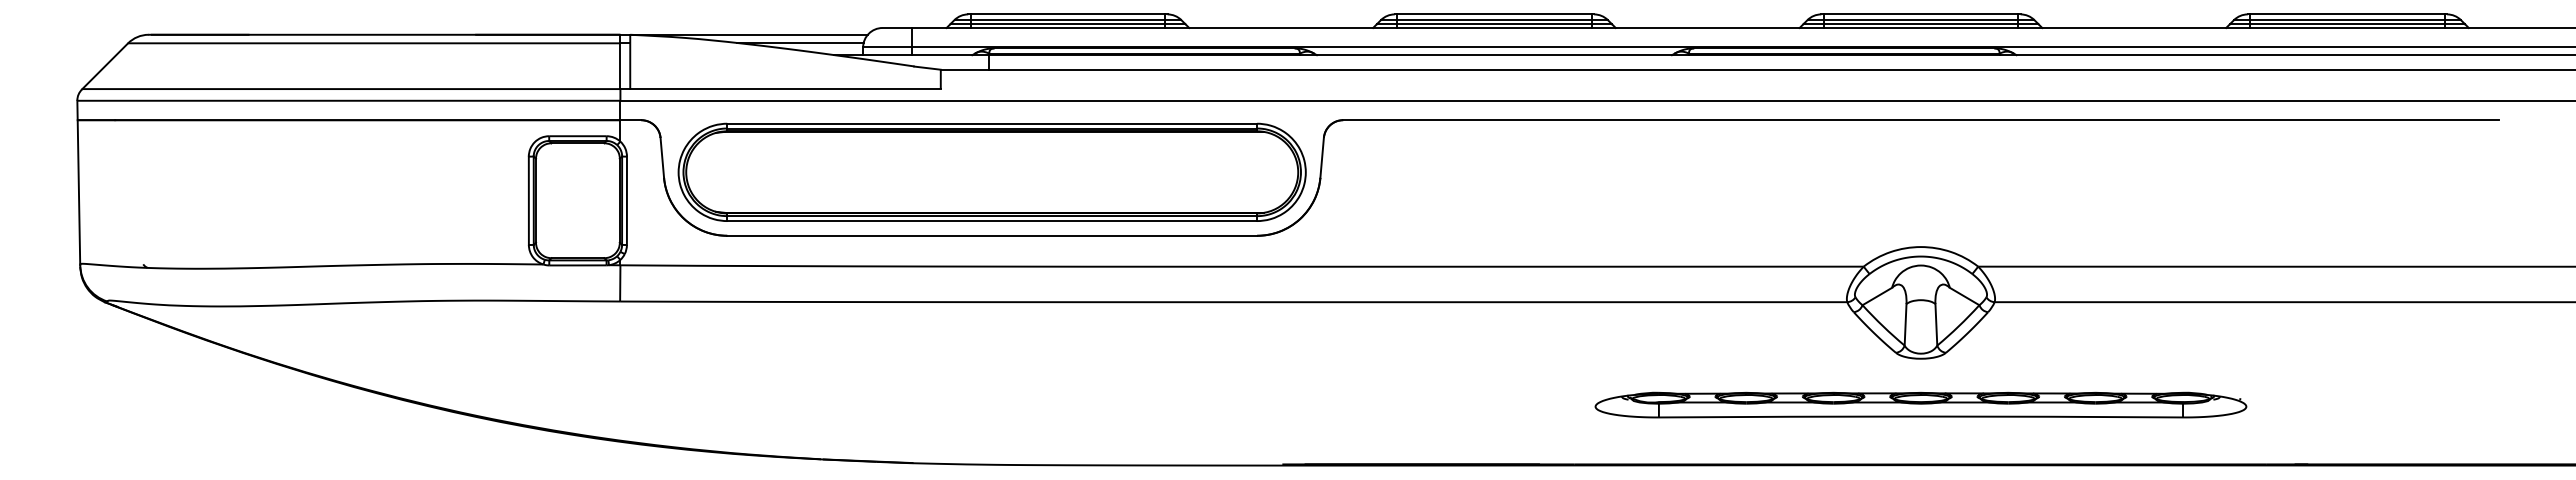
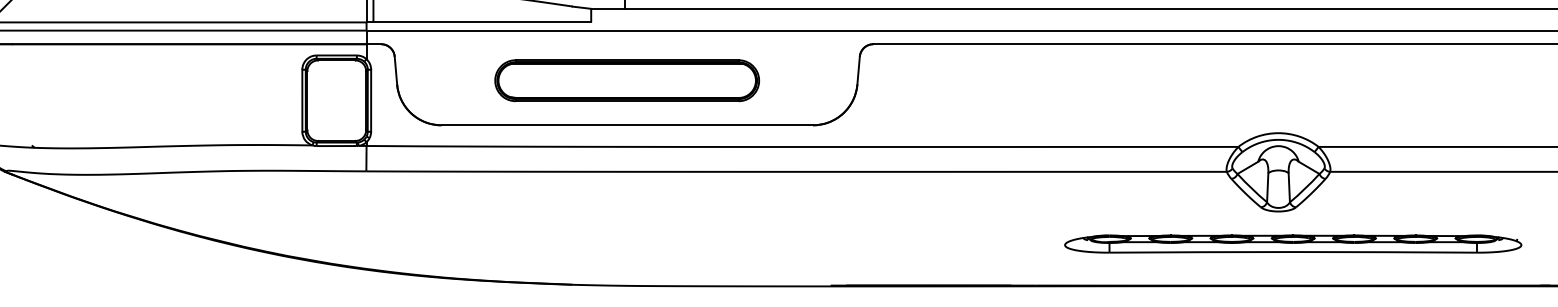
part: (991, 171) -> (626, 80), size x0.6
part: (1920, 404) -> (1292, 243), moved

